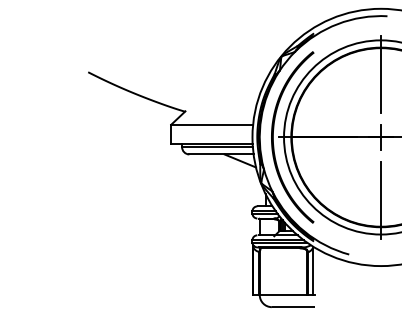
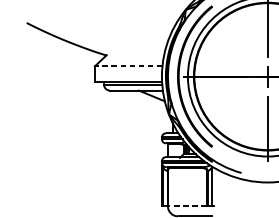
line: (212, 124) -> (129, 65), solid -> dashed
line: (282, 295) -> (186, 206), solid -> dashed

